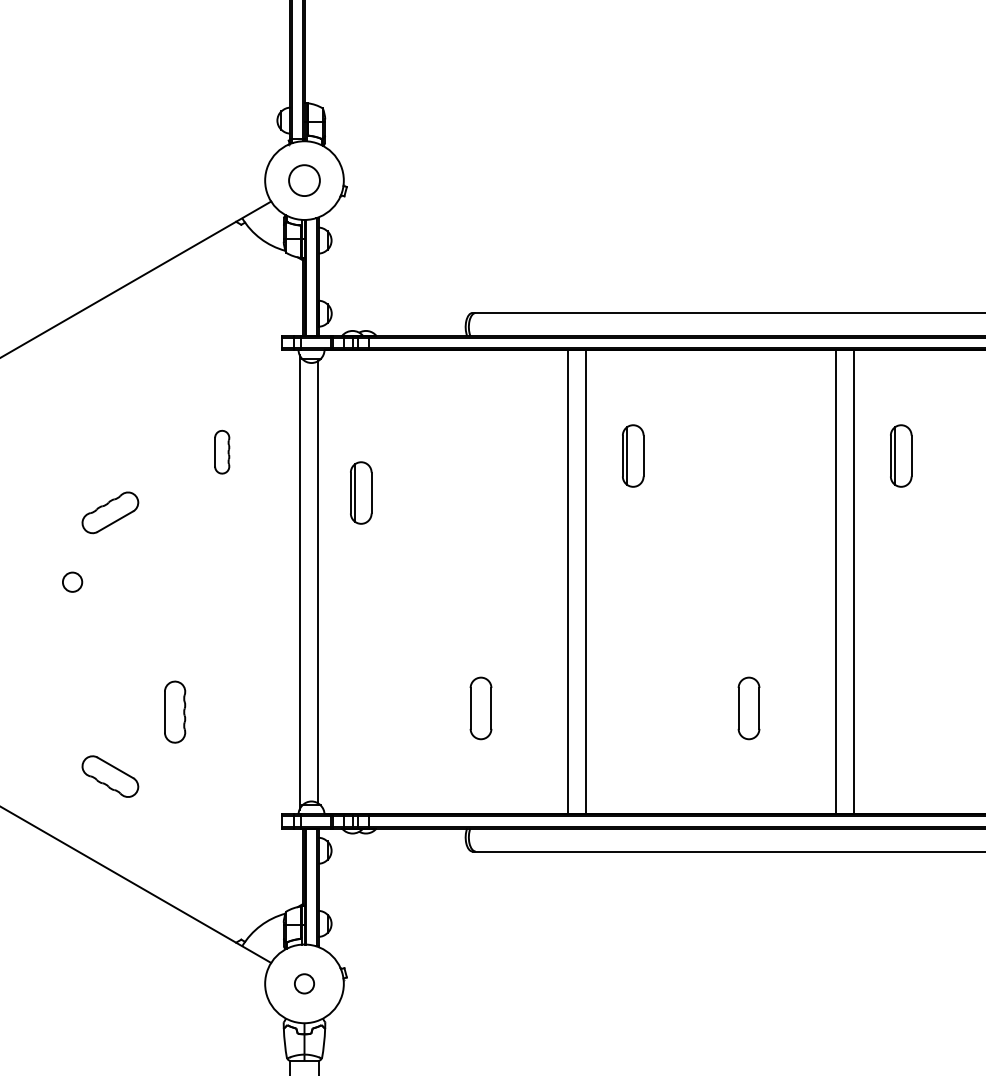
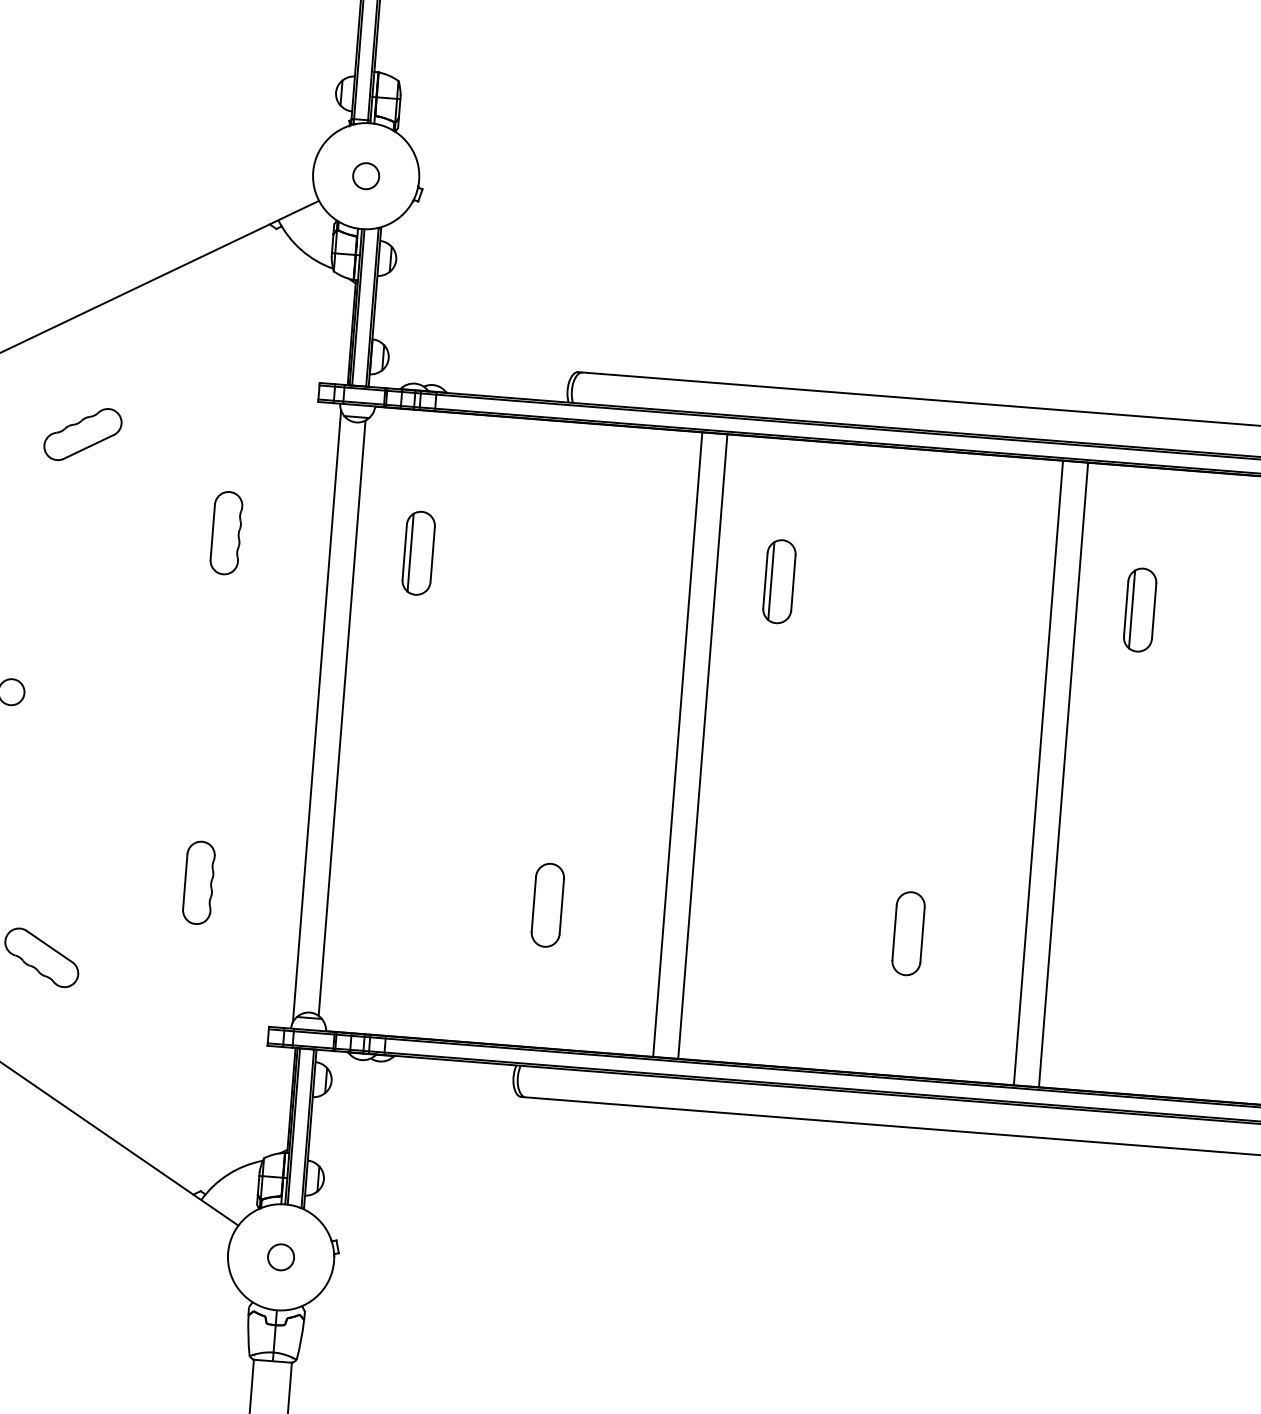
circle: (304, 180) -> (366, 176), size x0.62
part: (222, 451) -> (227, 532), size x1.43
part: (361, 492) -> (419, 552), moved
part: (110, 512) -> (83, 434), moved
part: (175, 711) -> (199, 882), moved

